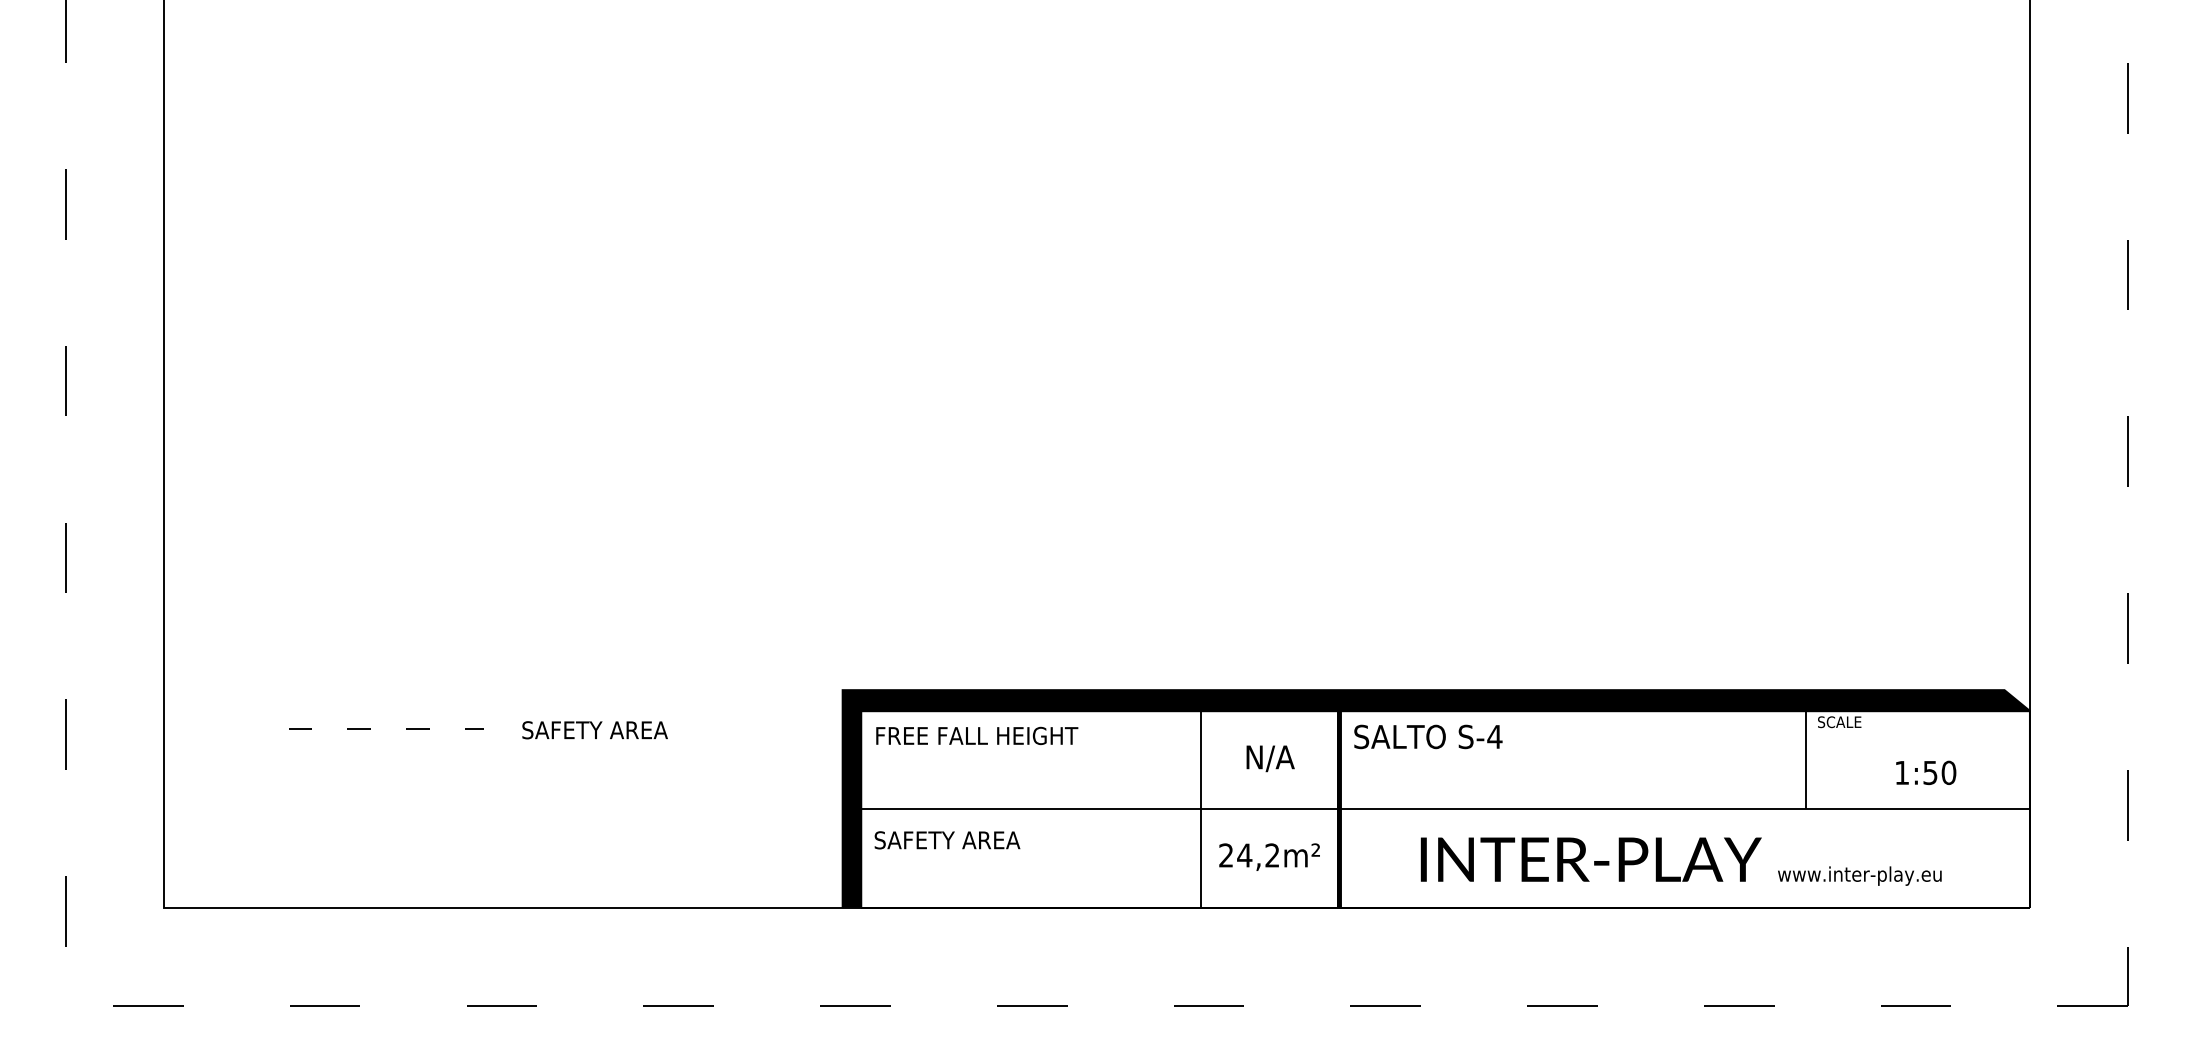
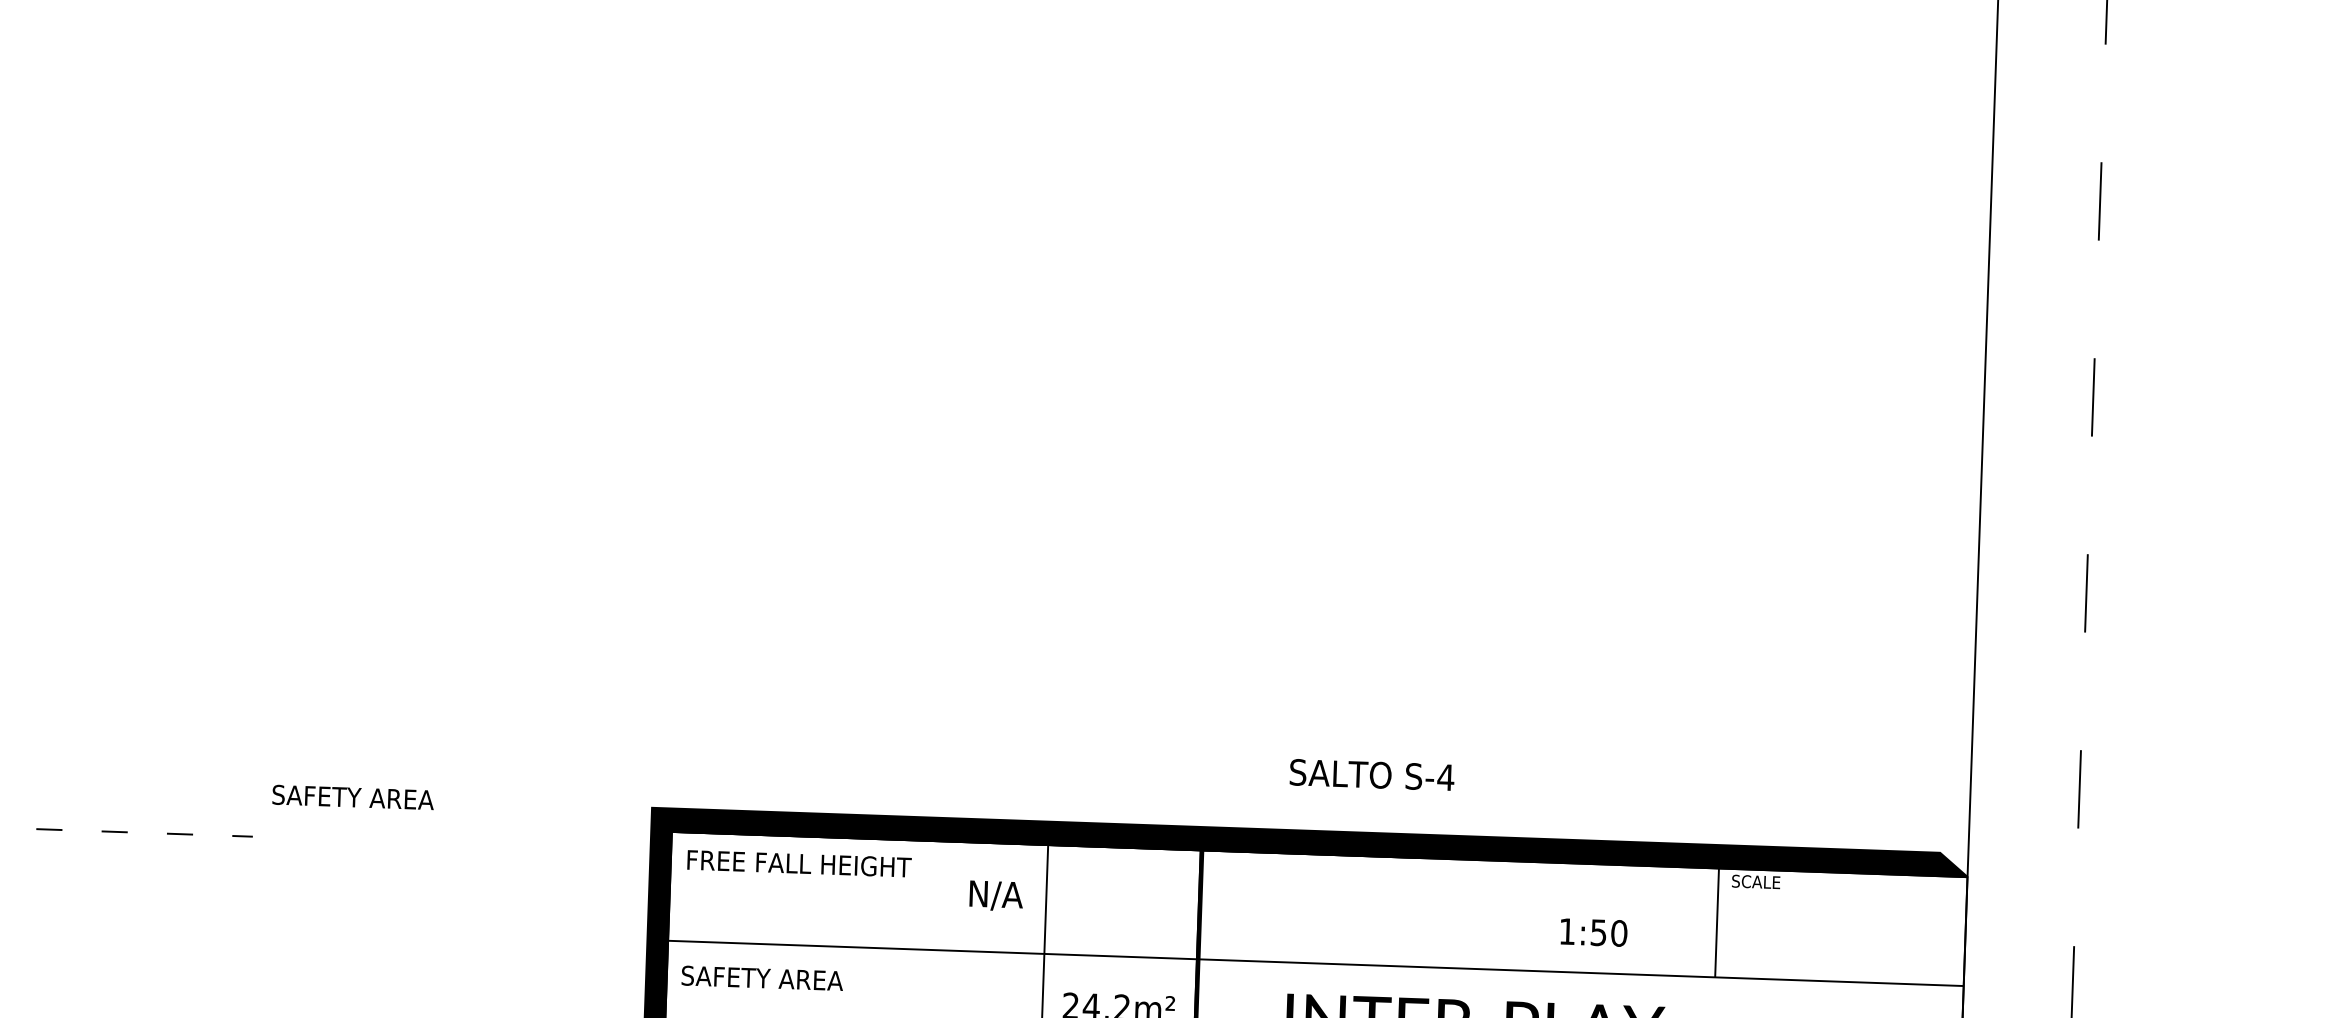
text: (594, 730) -> (352, 797), moved
text: (1428, 736) -> (1372, 774), moved
text: (1270, 758) -> (996, 895), moved
text: (1926, 772) -> (1594, 932), moved

